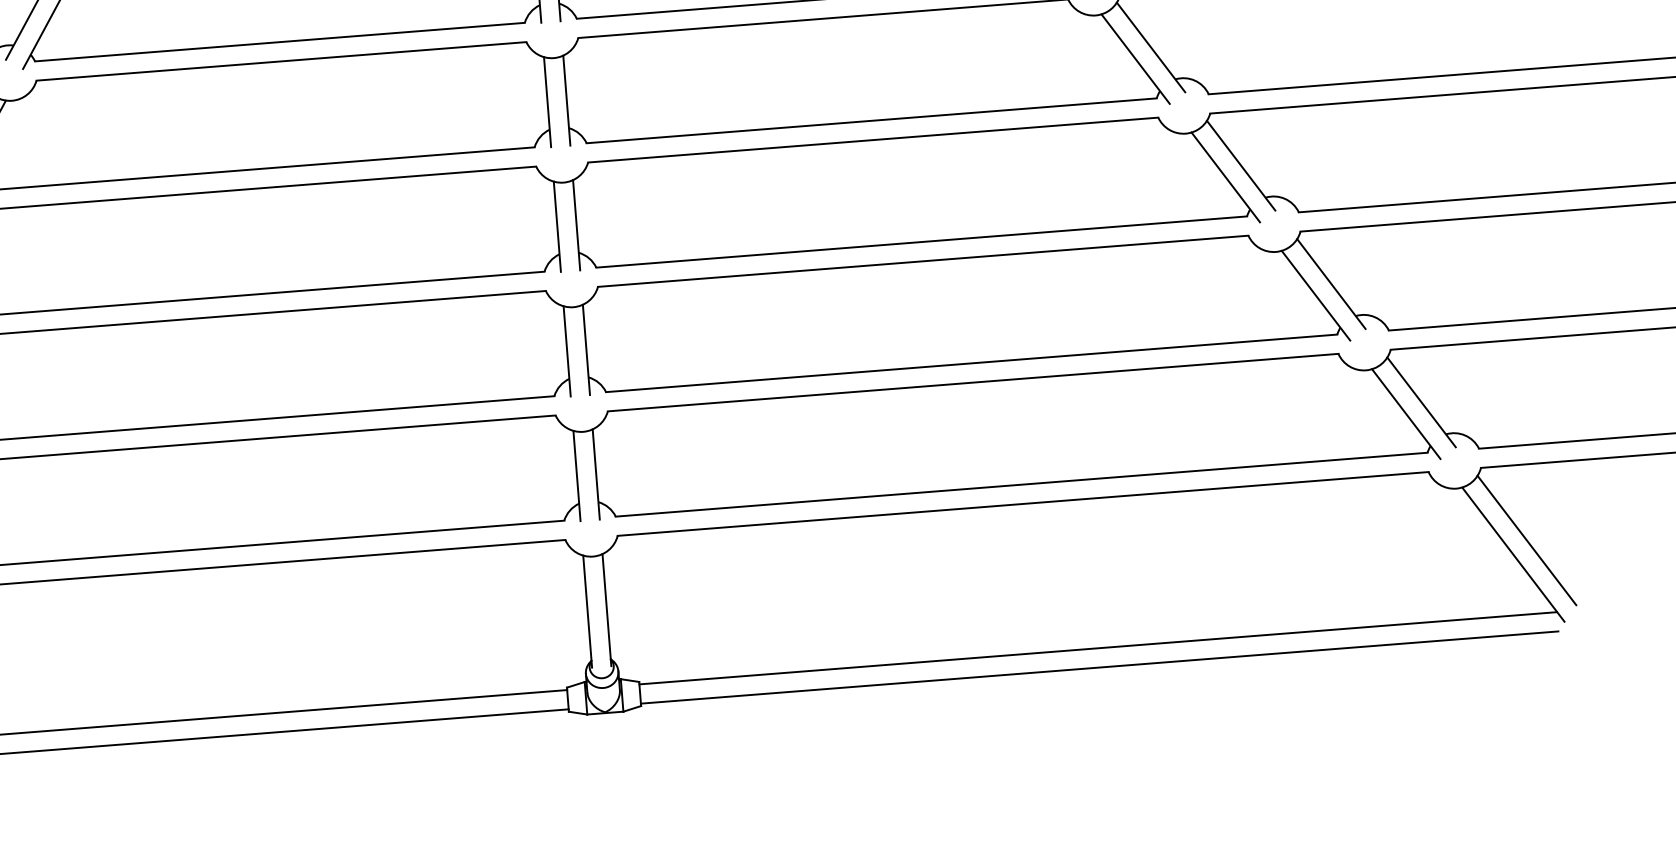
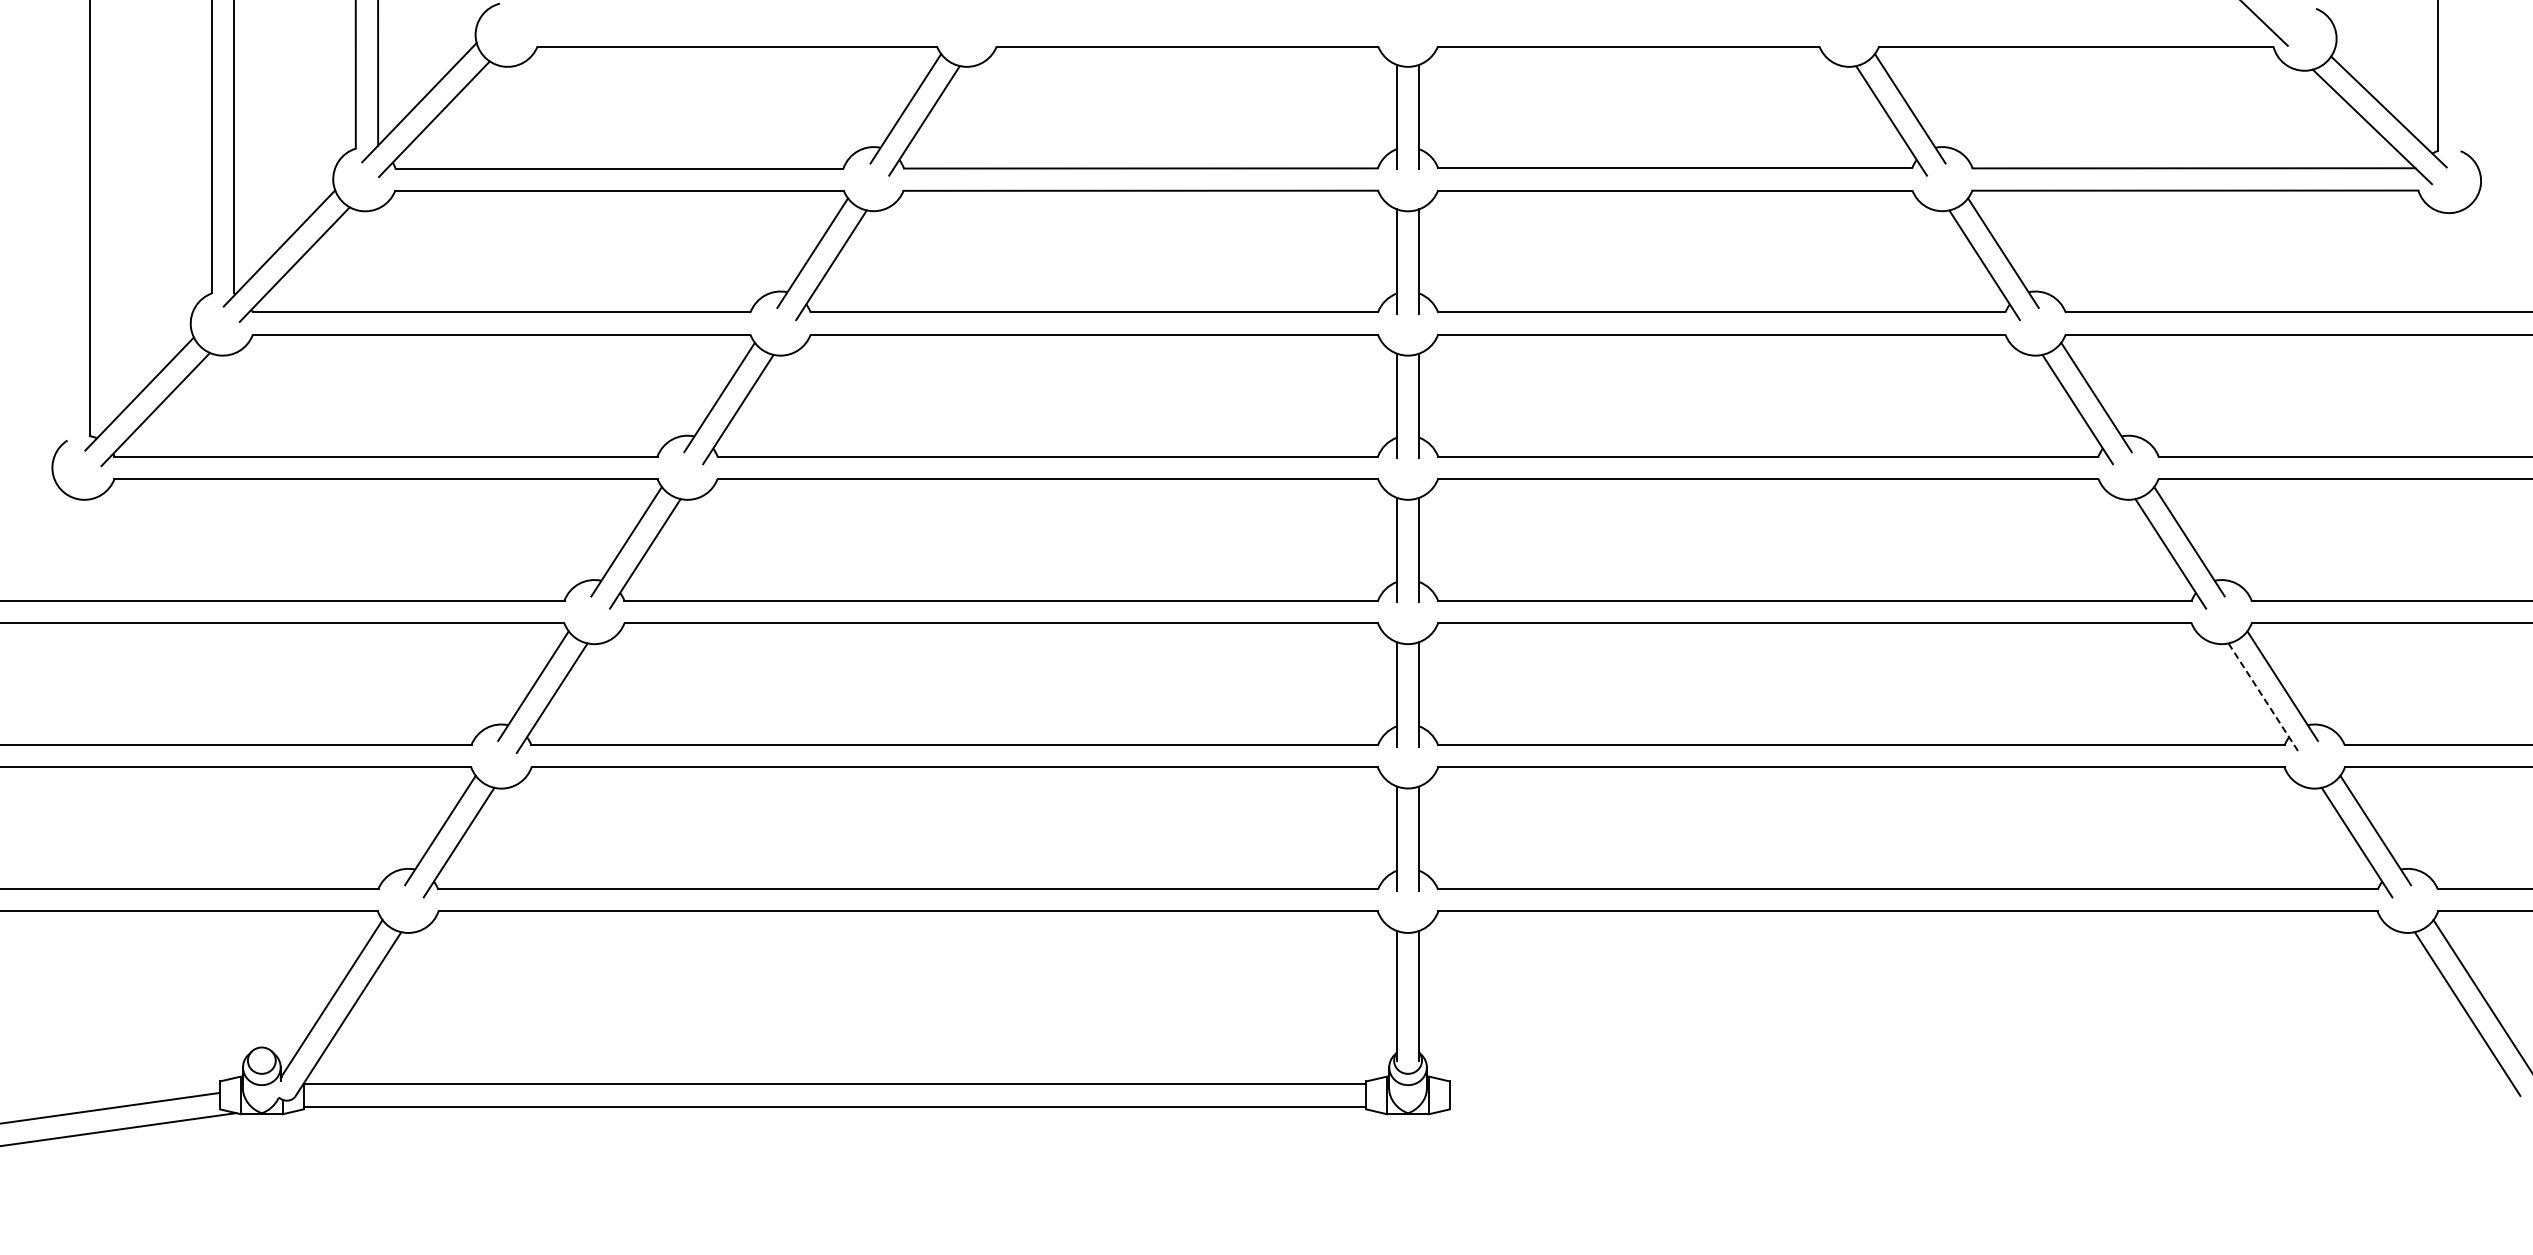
line: (1316, 295) -> (2264, 698), solid -> dashed
line: (1097, 648) -> (1980, 1084), removed
line: (1099, 667) -> (1980, 1106), removed

